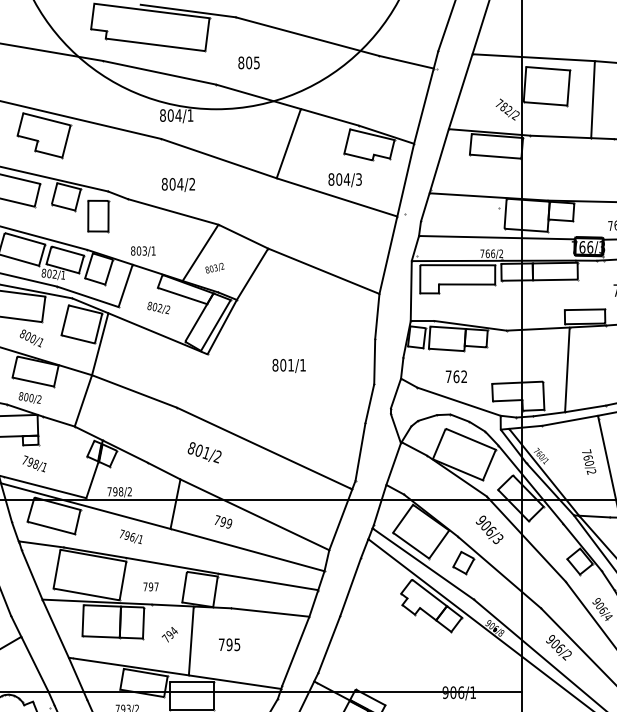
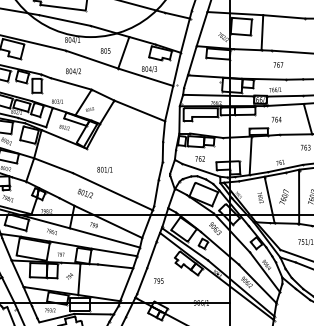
text: (248, 61) -> (105, 50), moved
text: (288, 364) -> (104, 169), moved
text: (228, 643) -> (158, 280), moved

